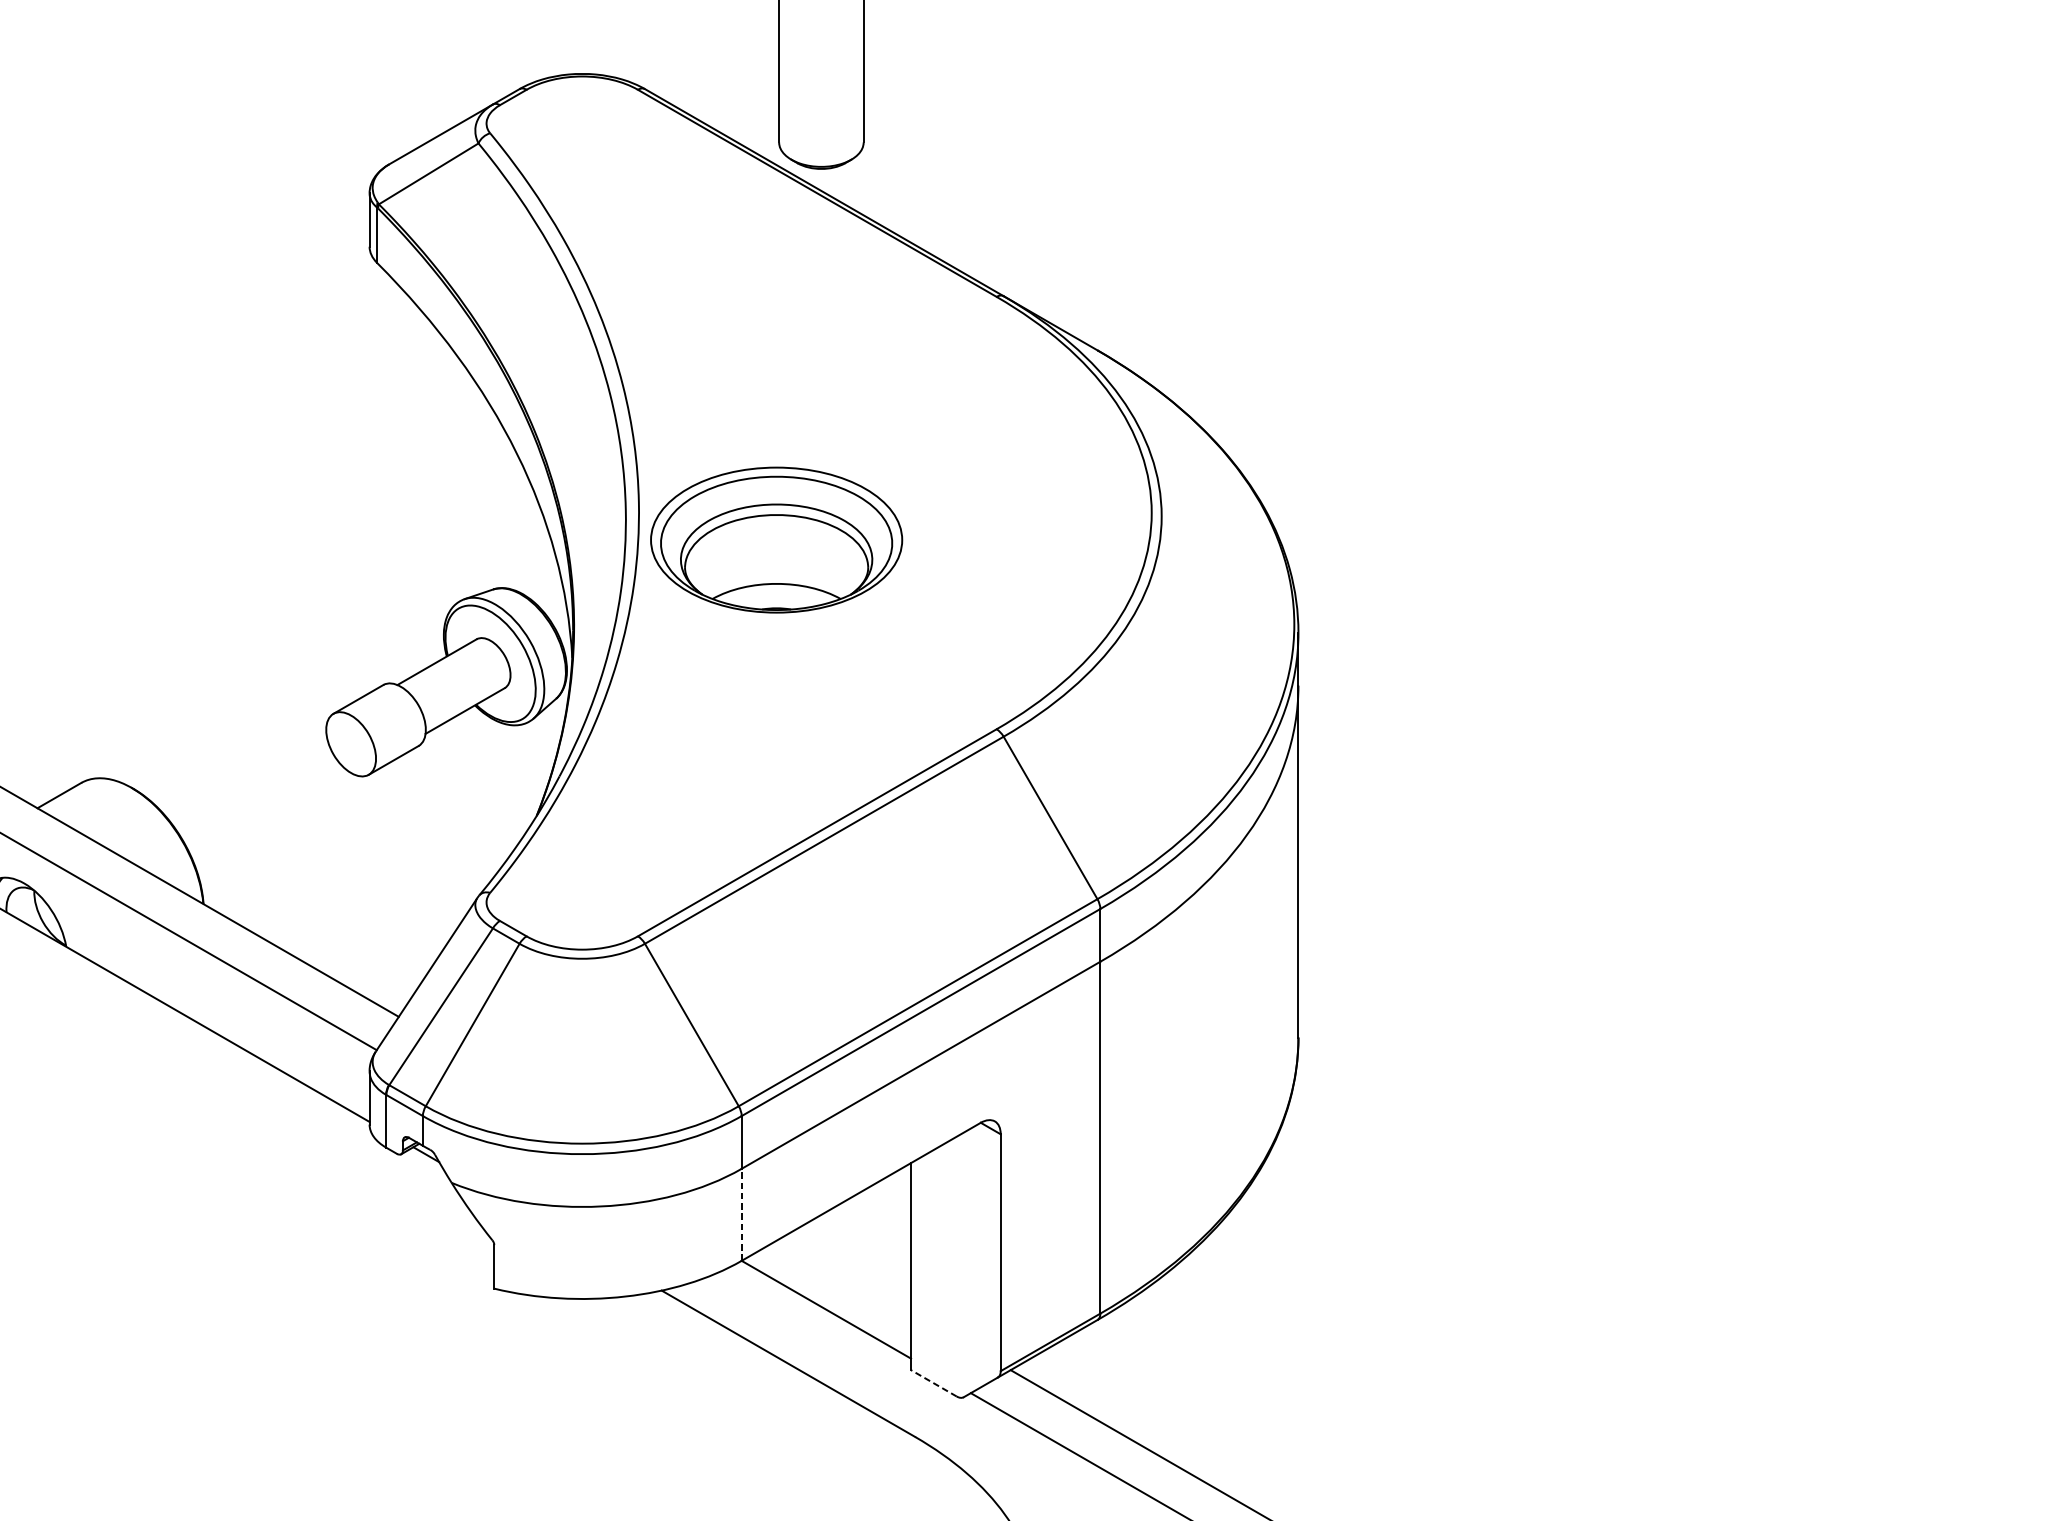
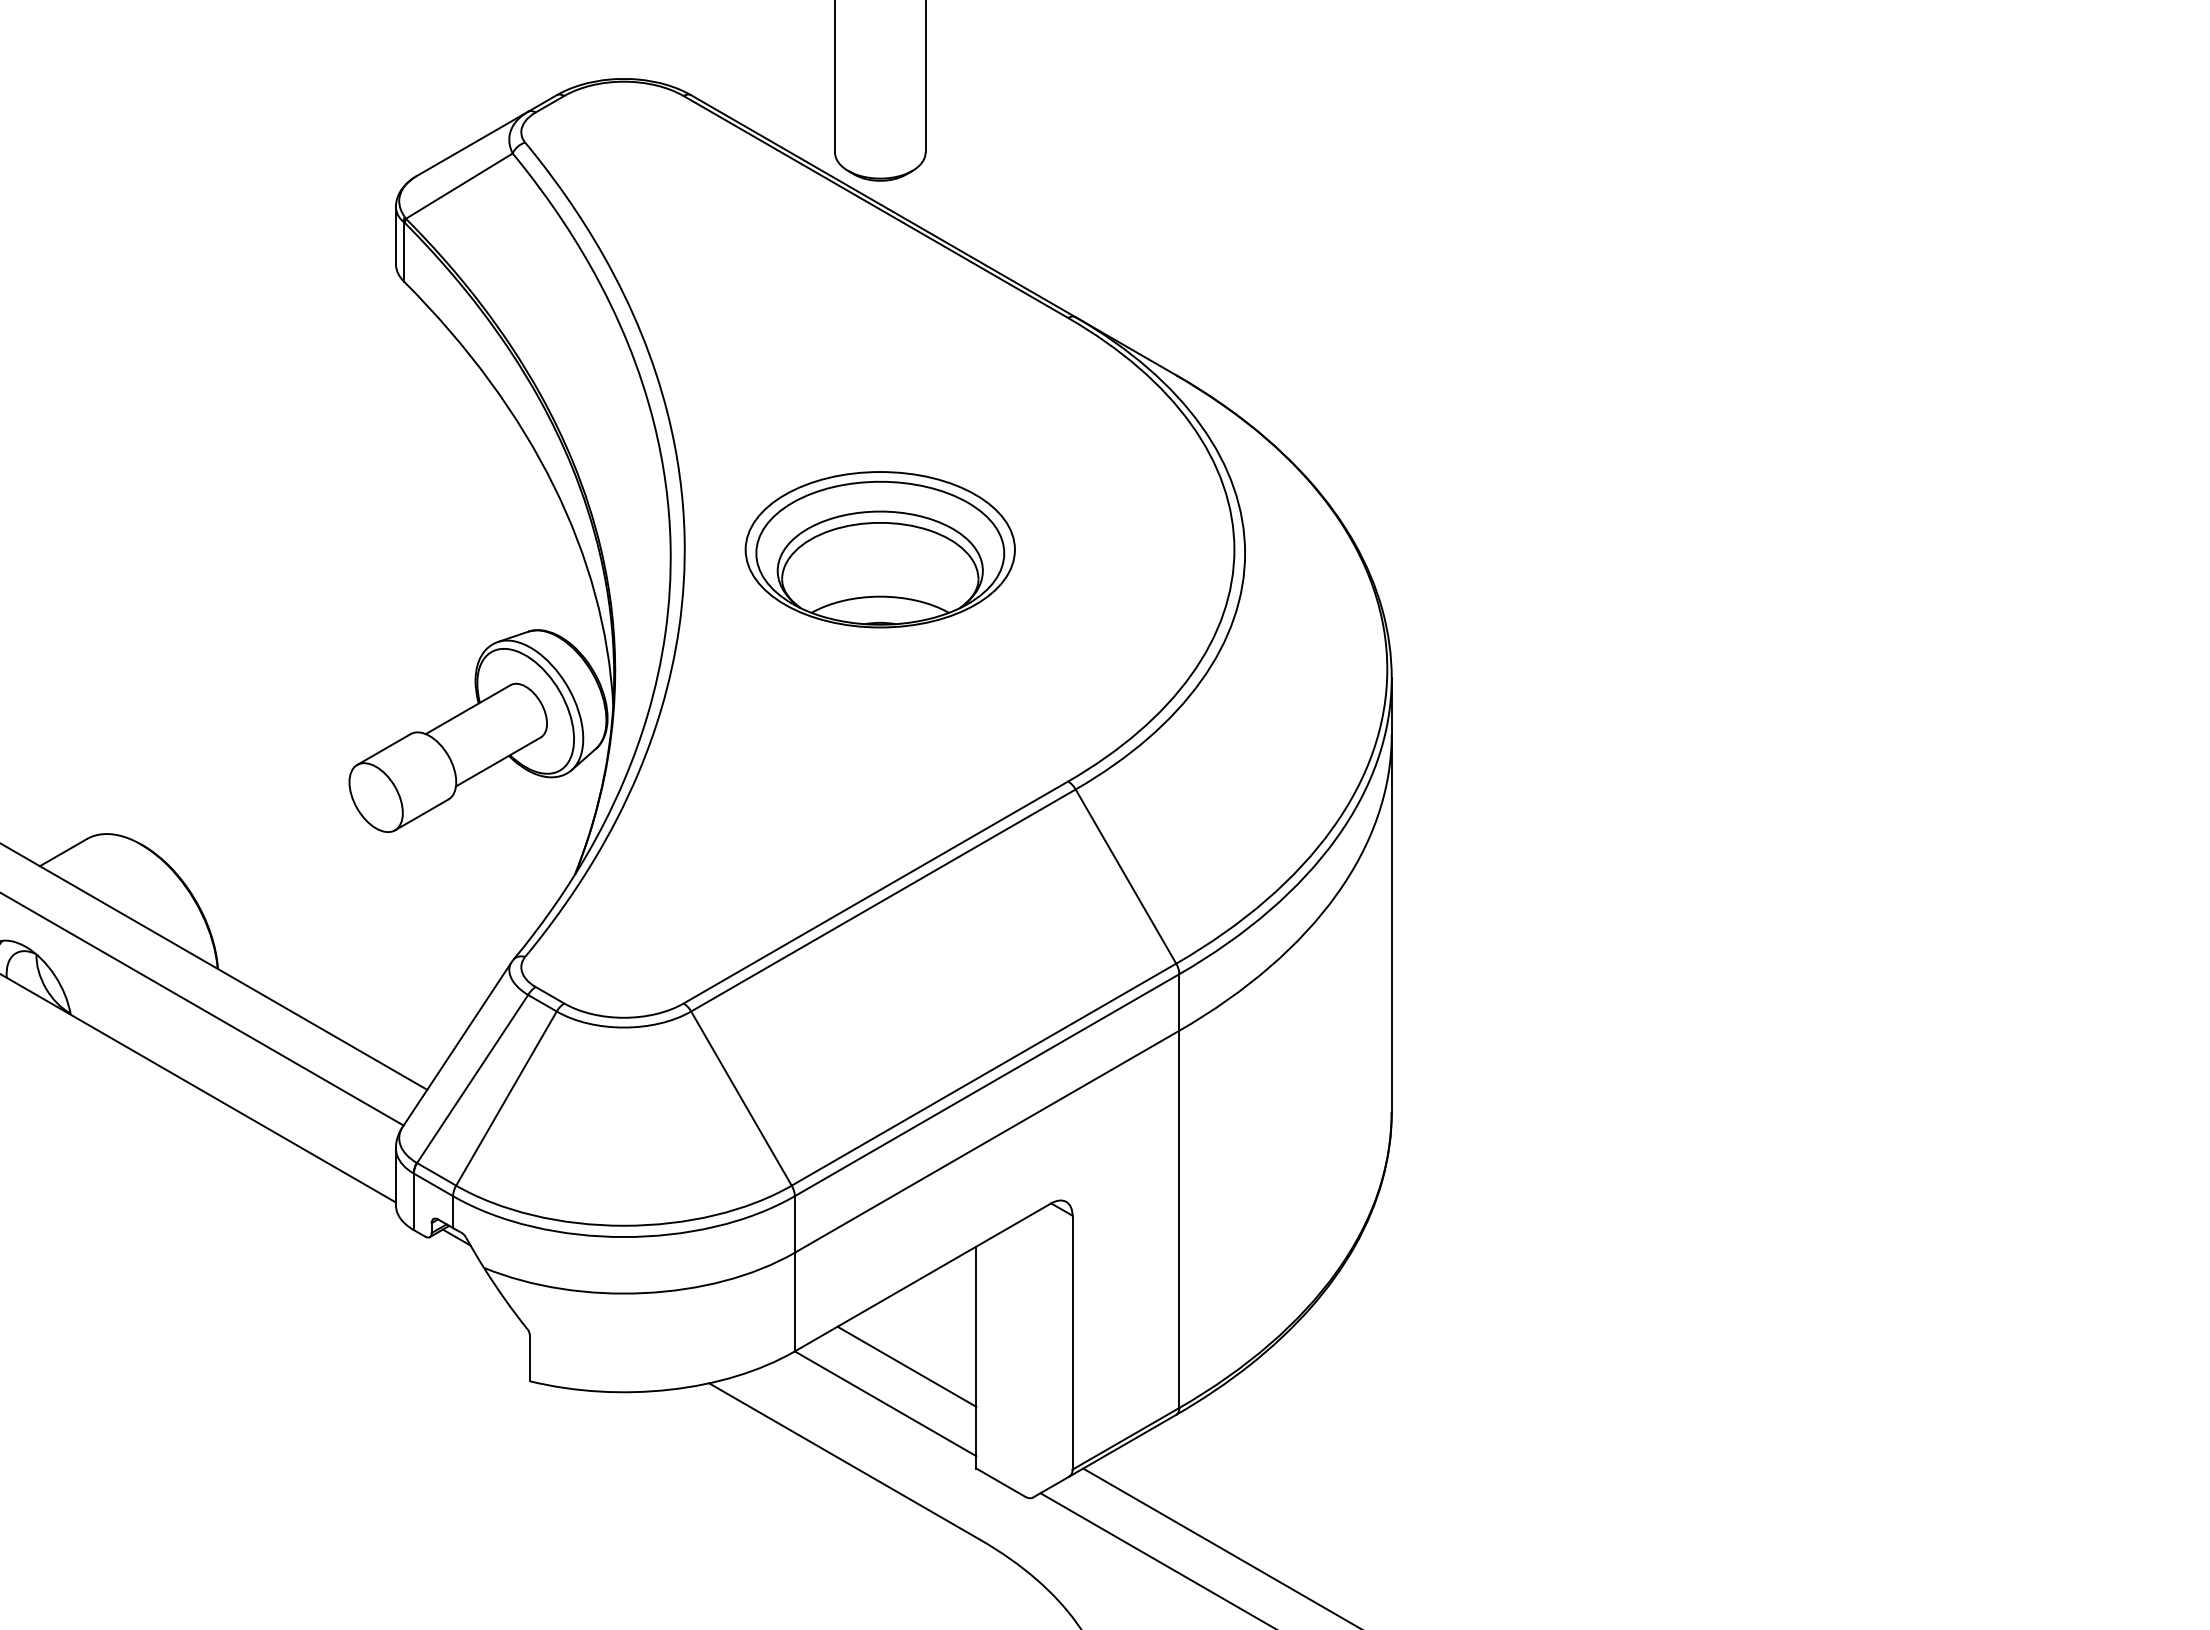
part: (775, 539) -> (879, 549), moved
line: (741, 1214) -> (794, 1301), dashed -> solid
line: (845, 1274) -> (906, 1366), added
line: (933, 1383) -> (1000, 1482), dashed -> solid

